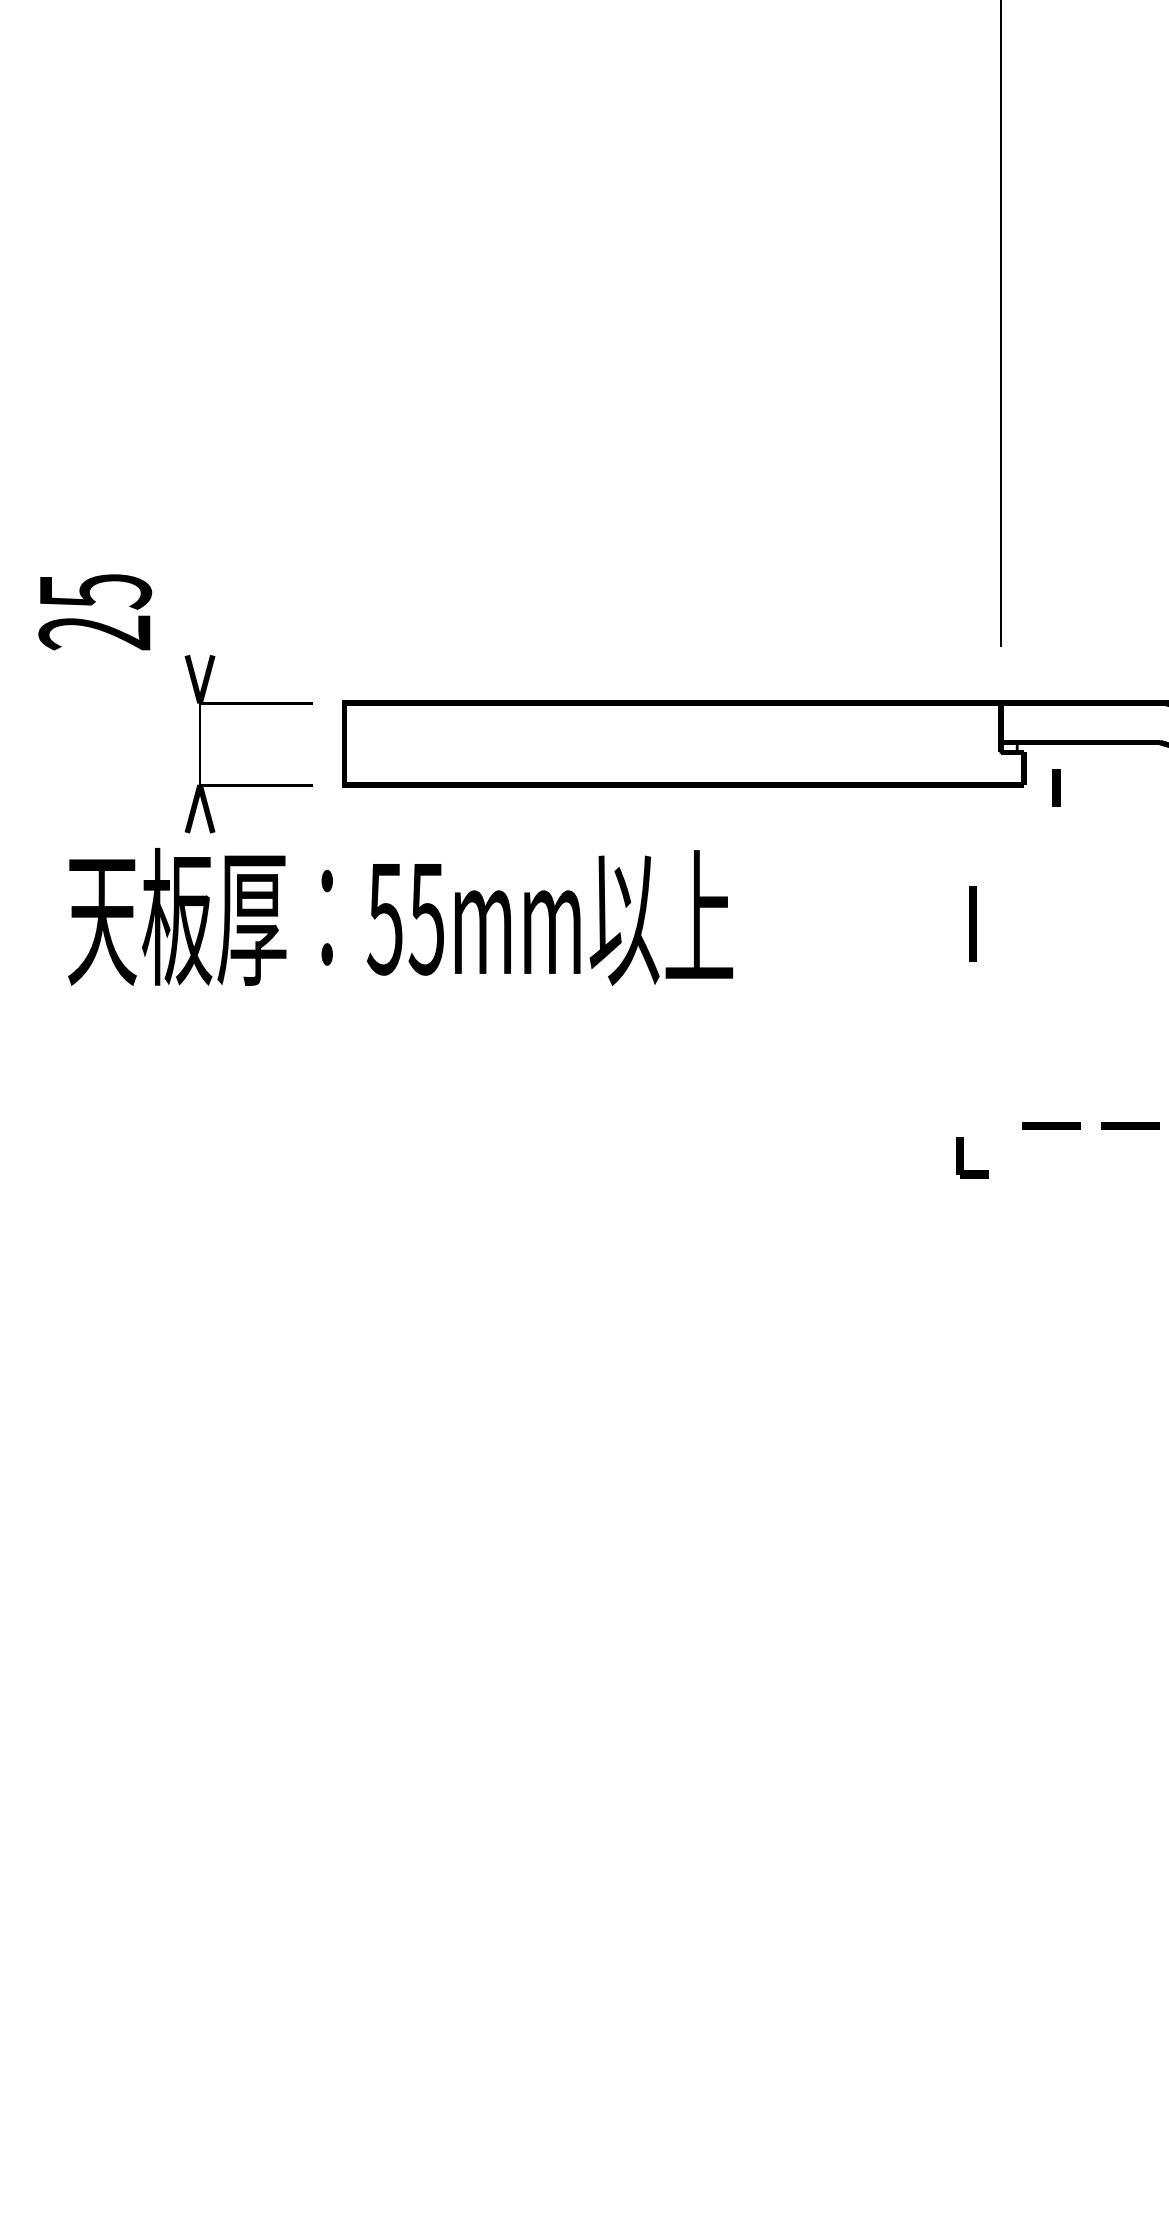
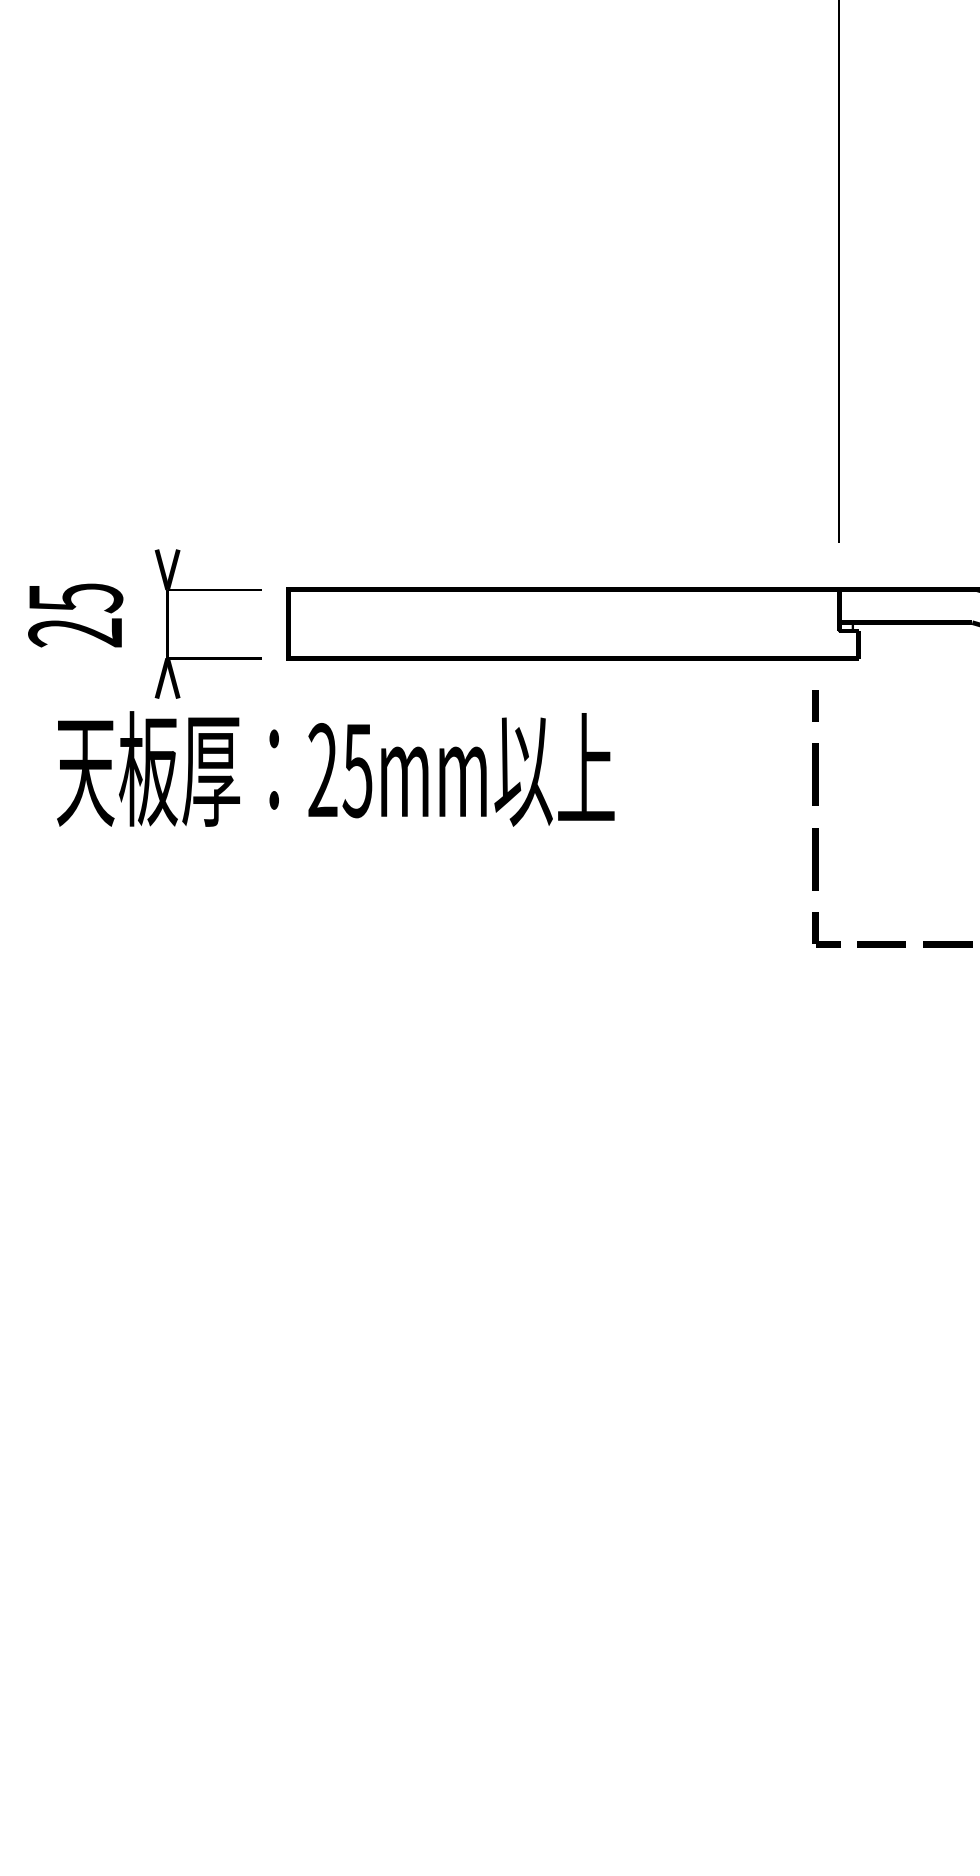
text: (94, 612) -> (75, 615), moved
line: (1056, 787) -> (815, 705), moved
text: (384, 918) -> (322, 770), 55mm -> 25mm
line: (972, 1024) -> (815, 859), added
part: (963, 1157) -> (818, 929), moved

